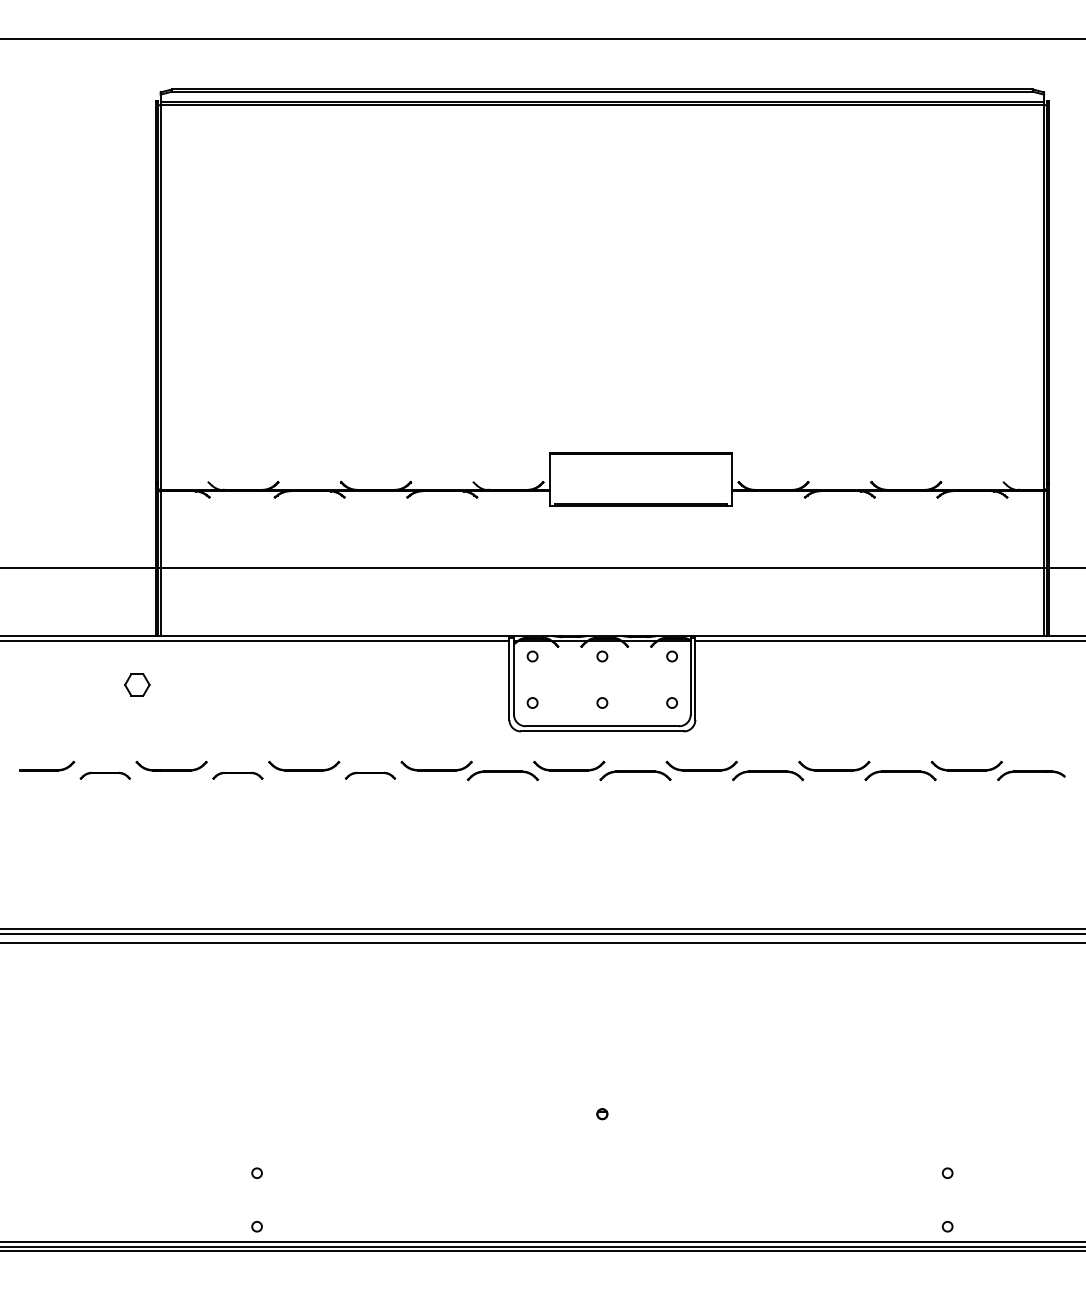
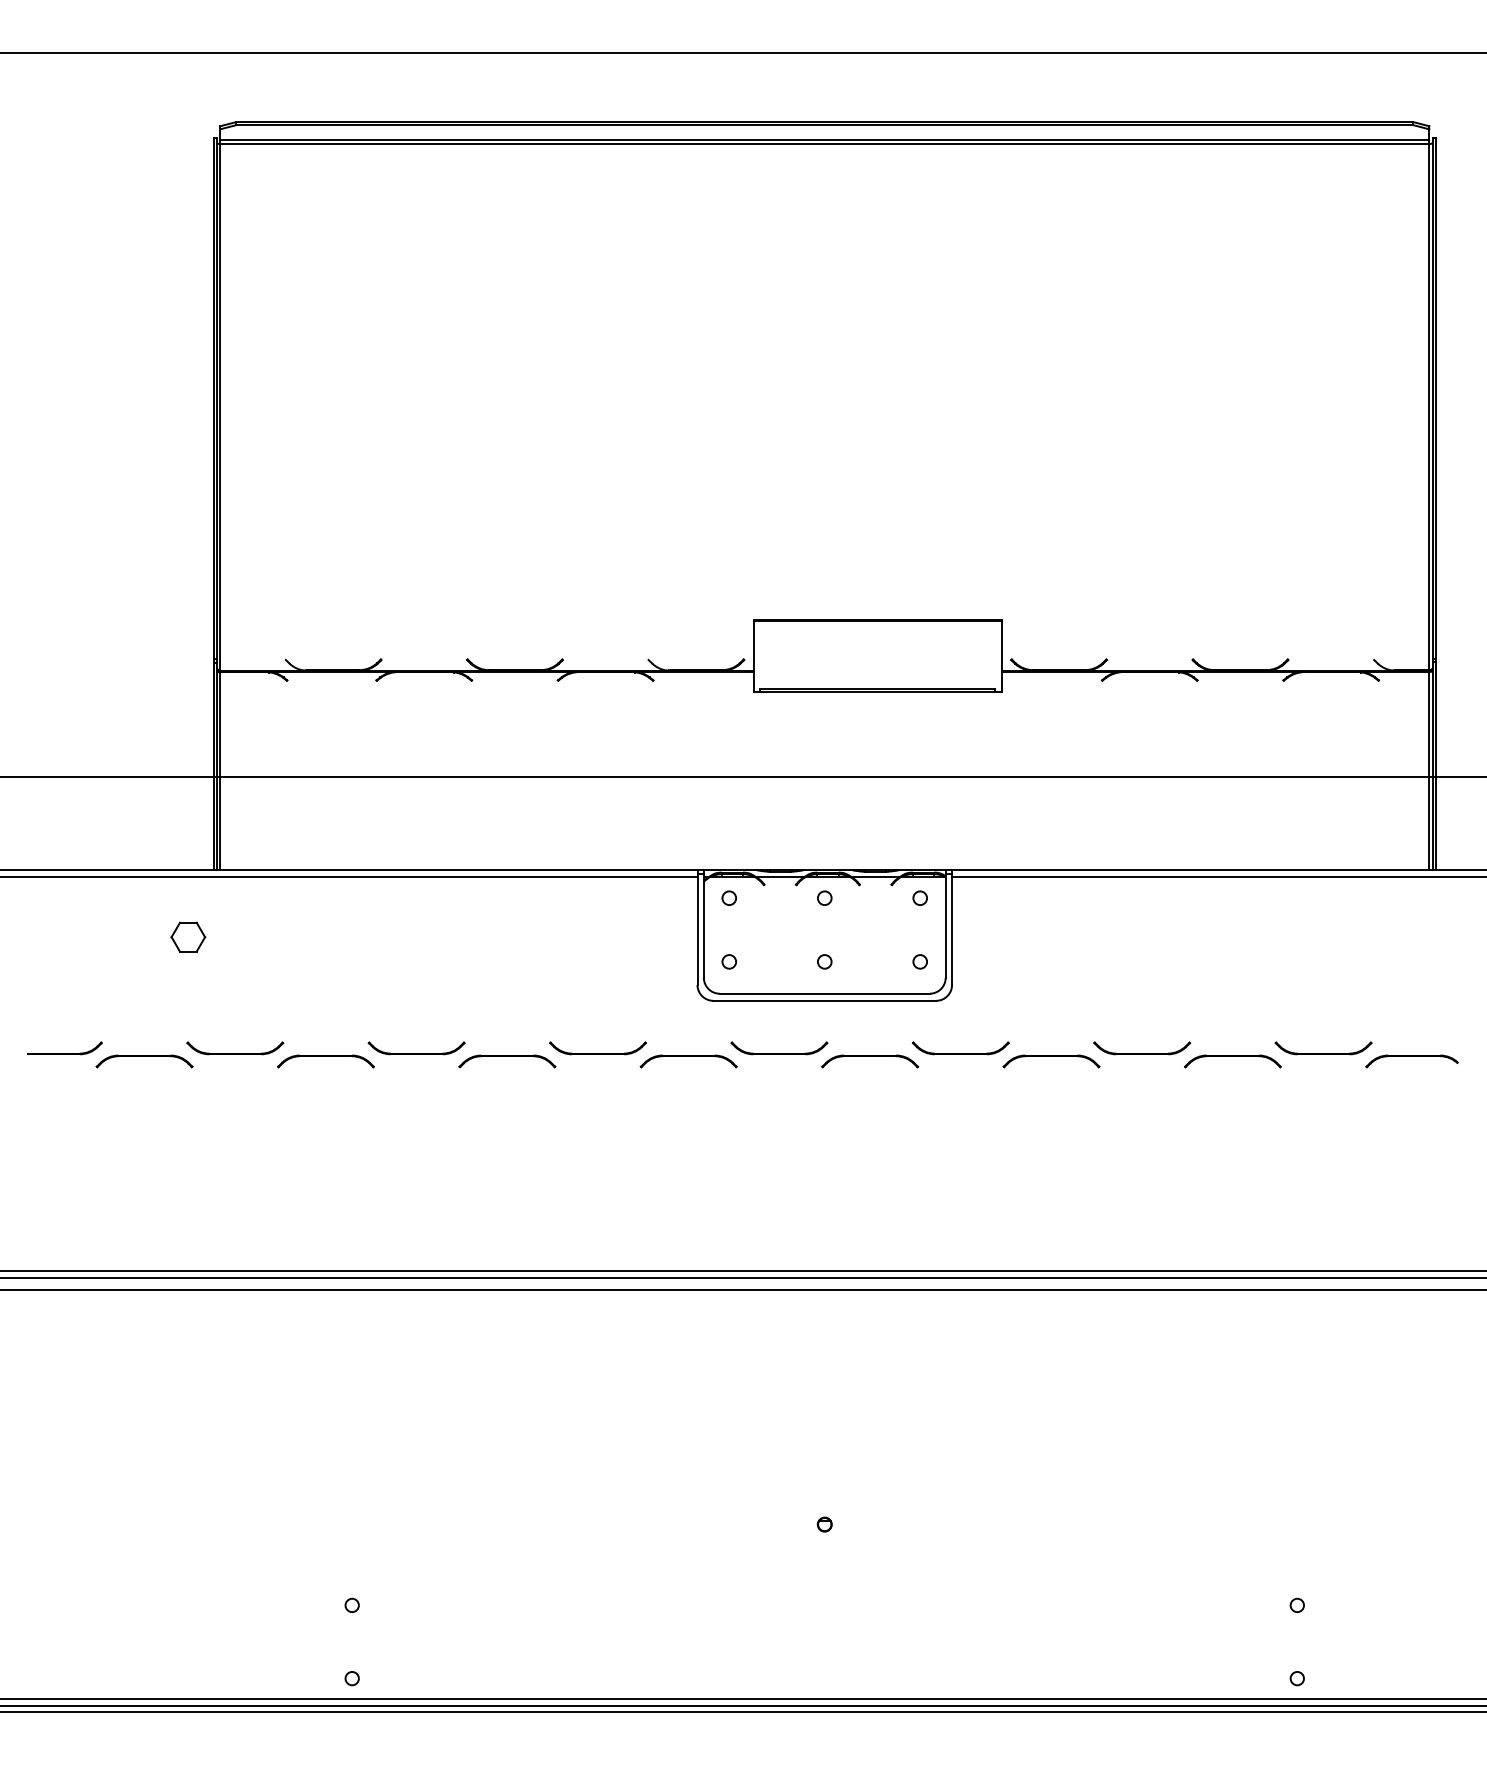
part: (105, 775) -> (144, 1061), size x1.43
part: (237, 775) -> (325, 1061), size x1.43
part: (370, 775) -> (507, 1061), size x1.43

